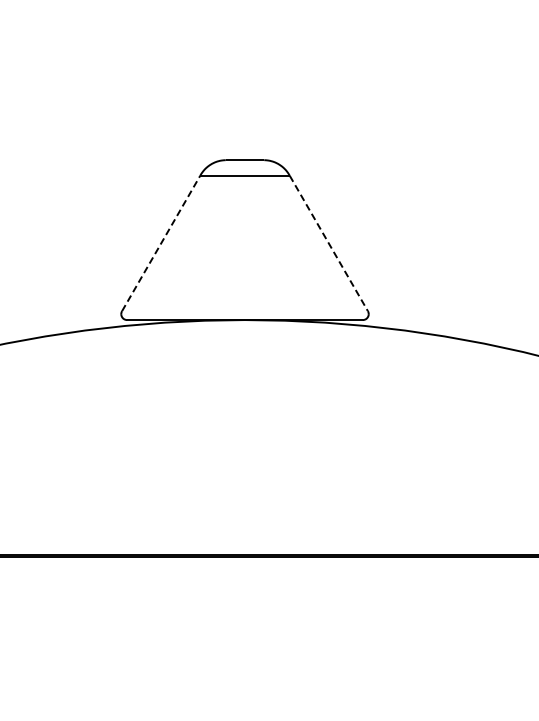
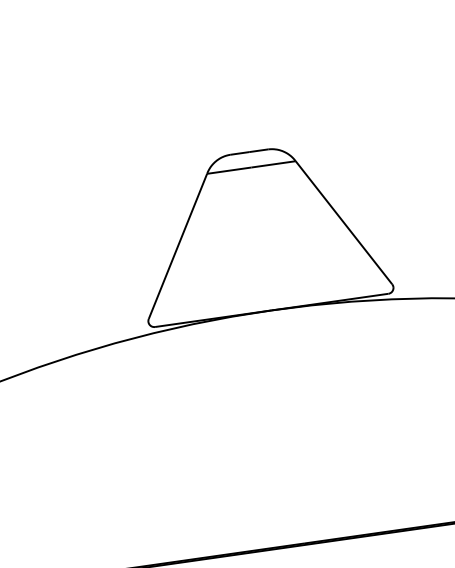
line: (161, 243) -> (178, 246), dashed -> solid
line: (329, 243) -> (344, 222), dashed -> solid

